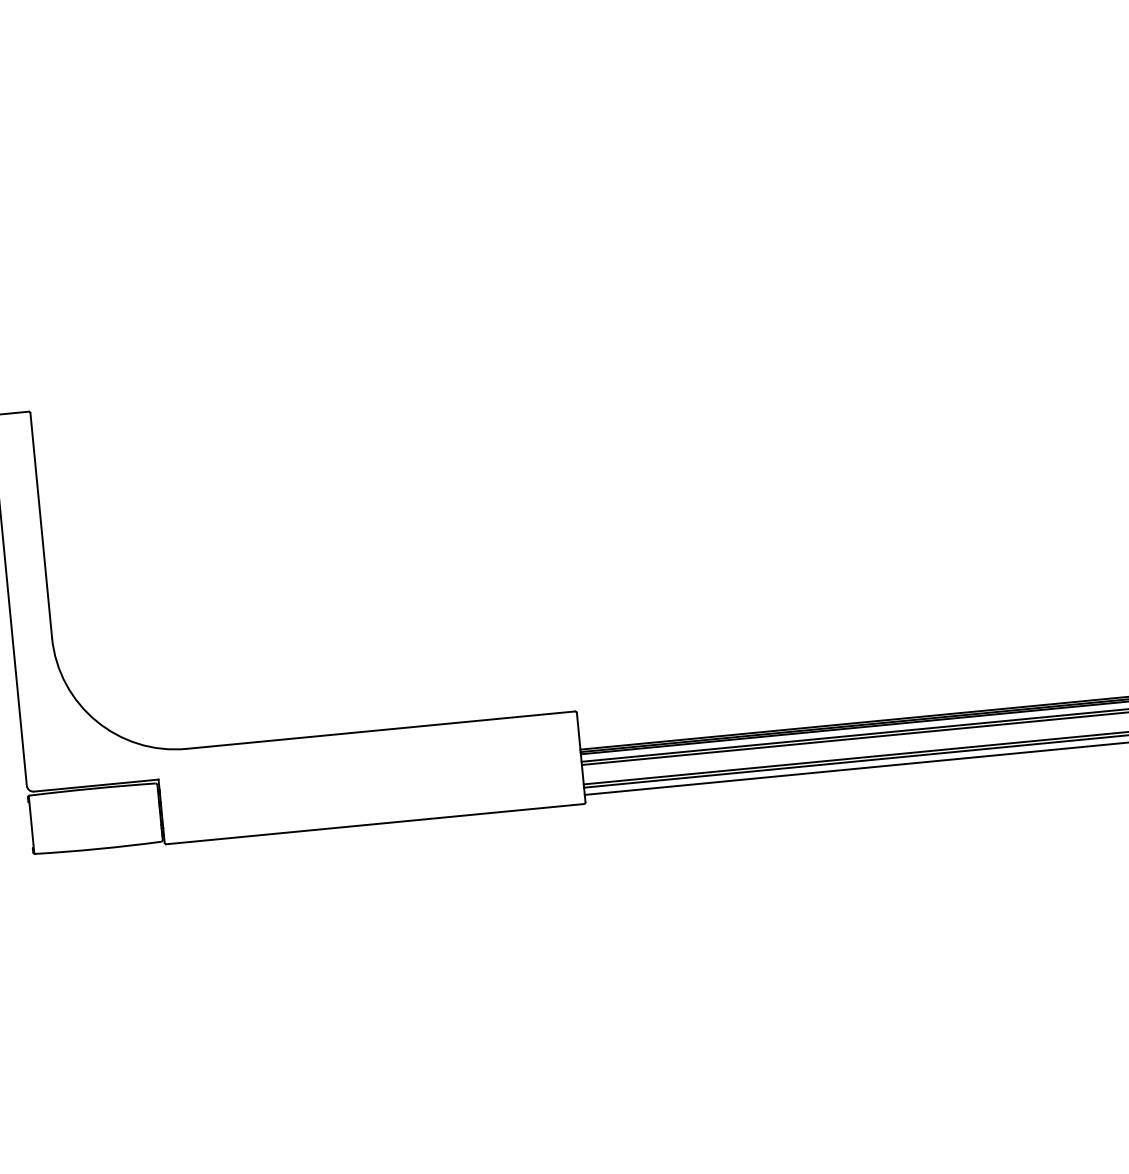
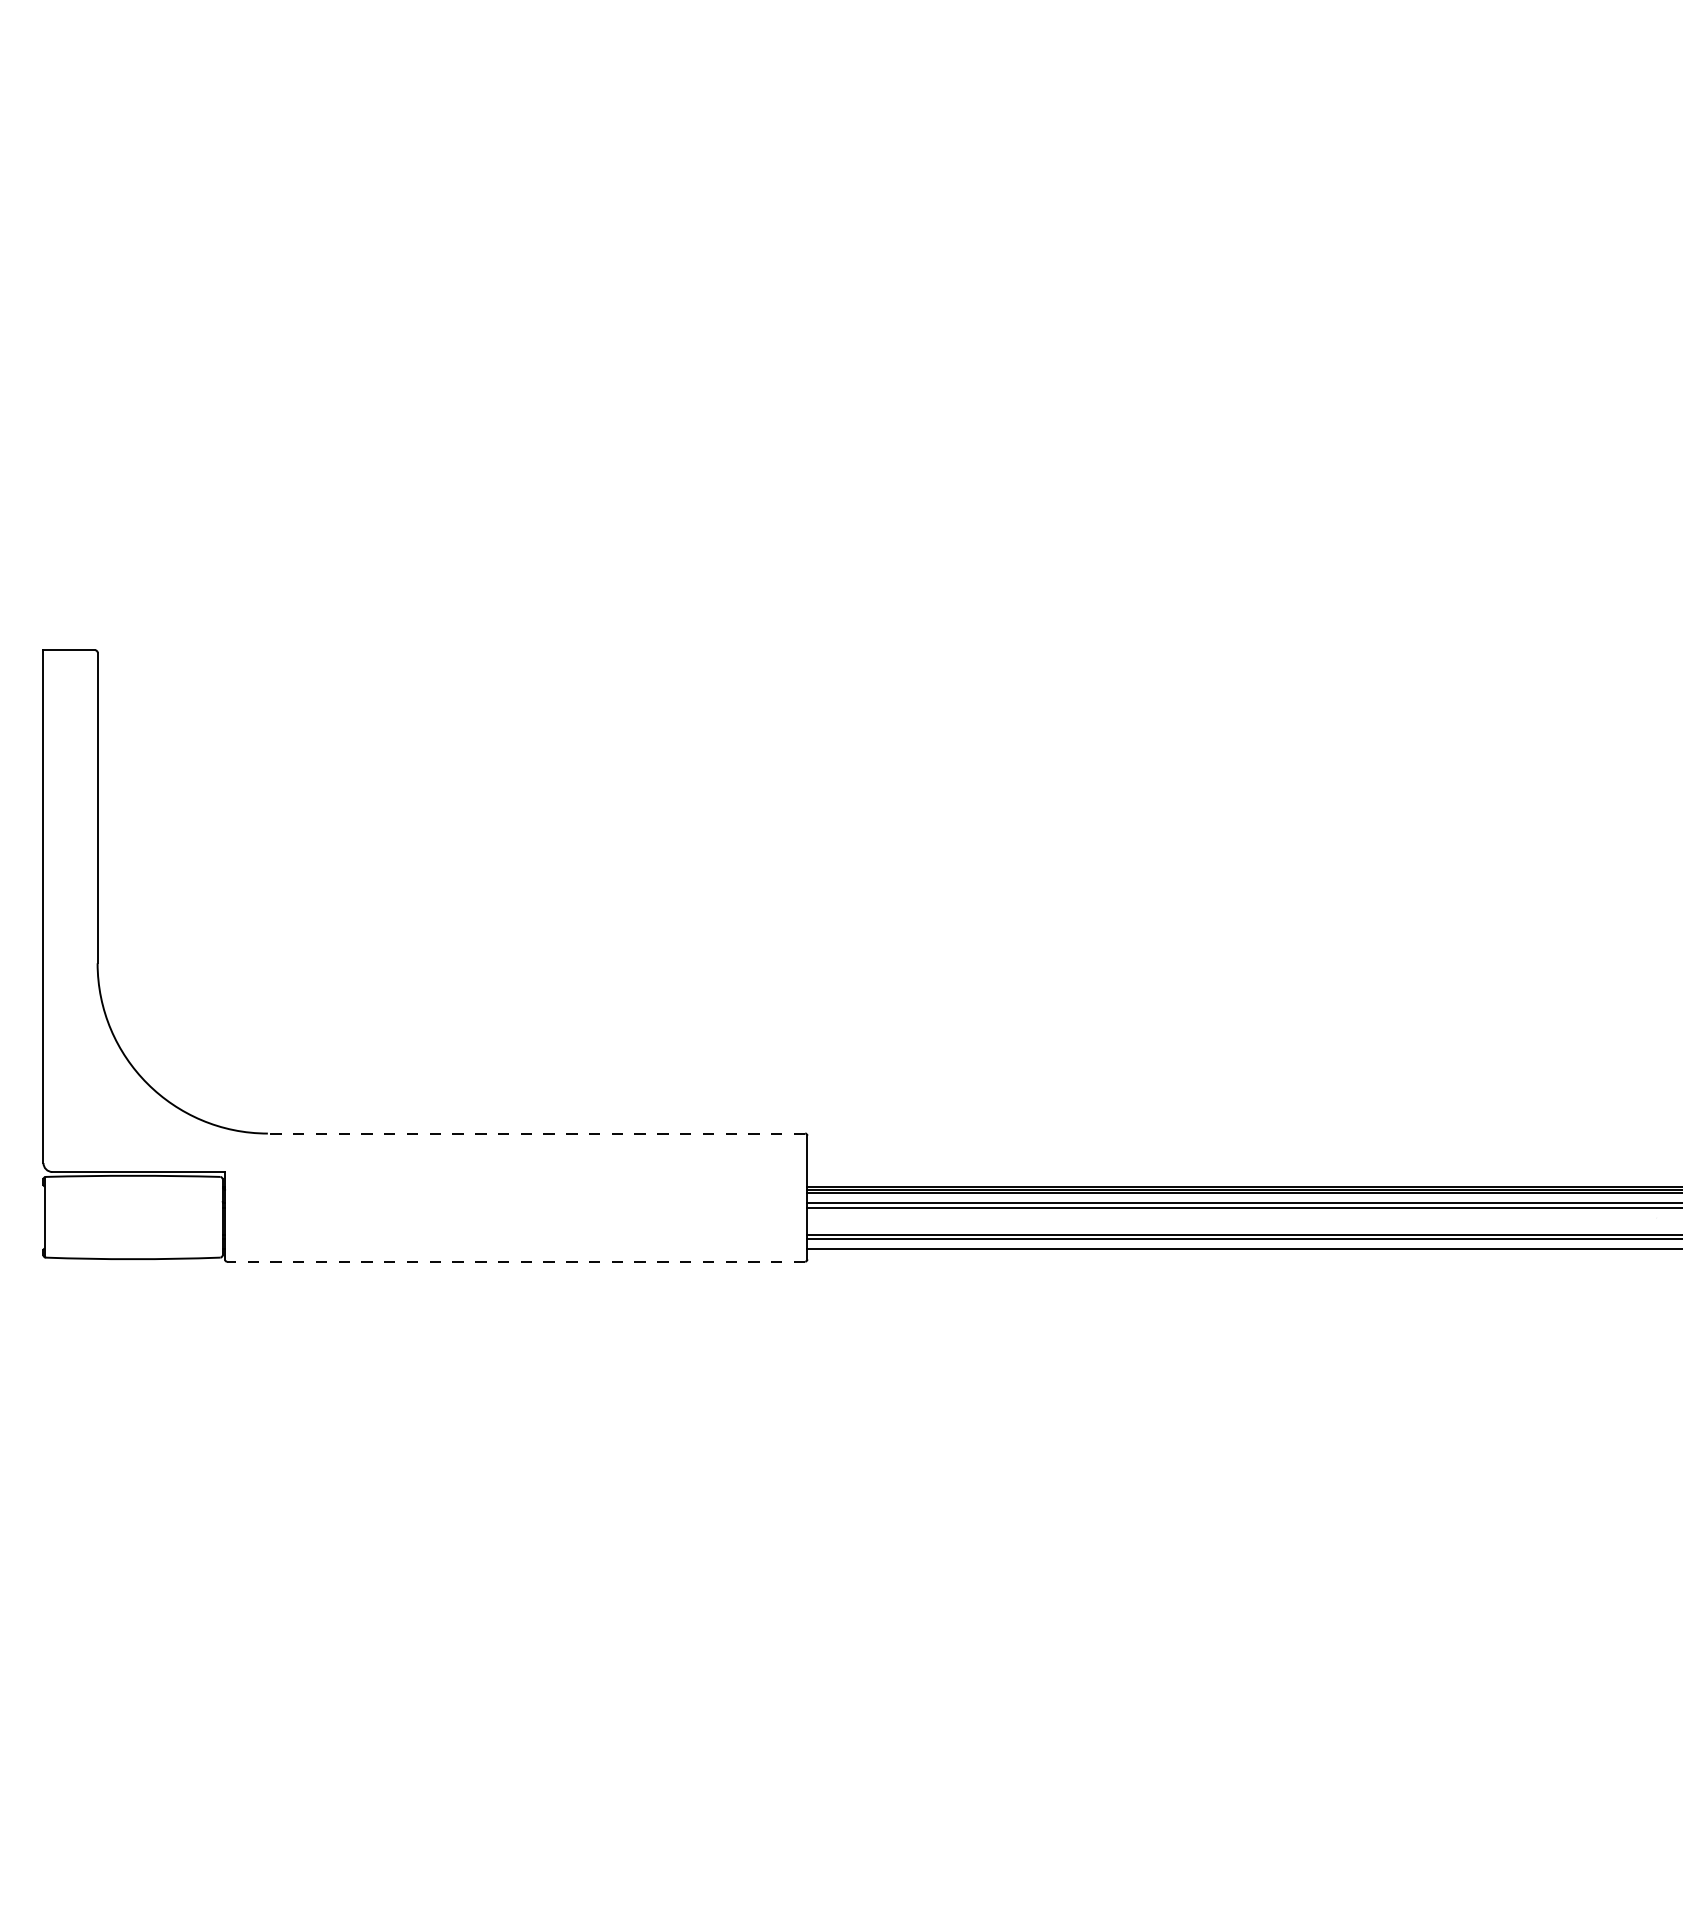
line: (380, 730) -> (536, 1133), solid -> dashed
line: (374, 824) -> (515, 1261), solid -> dashed

